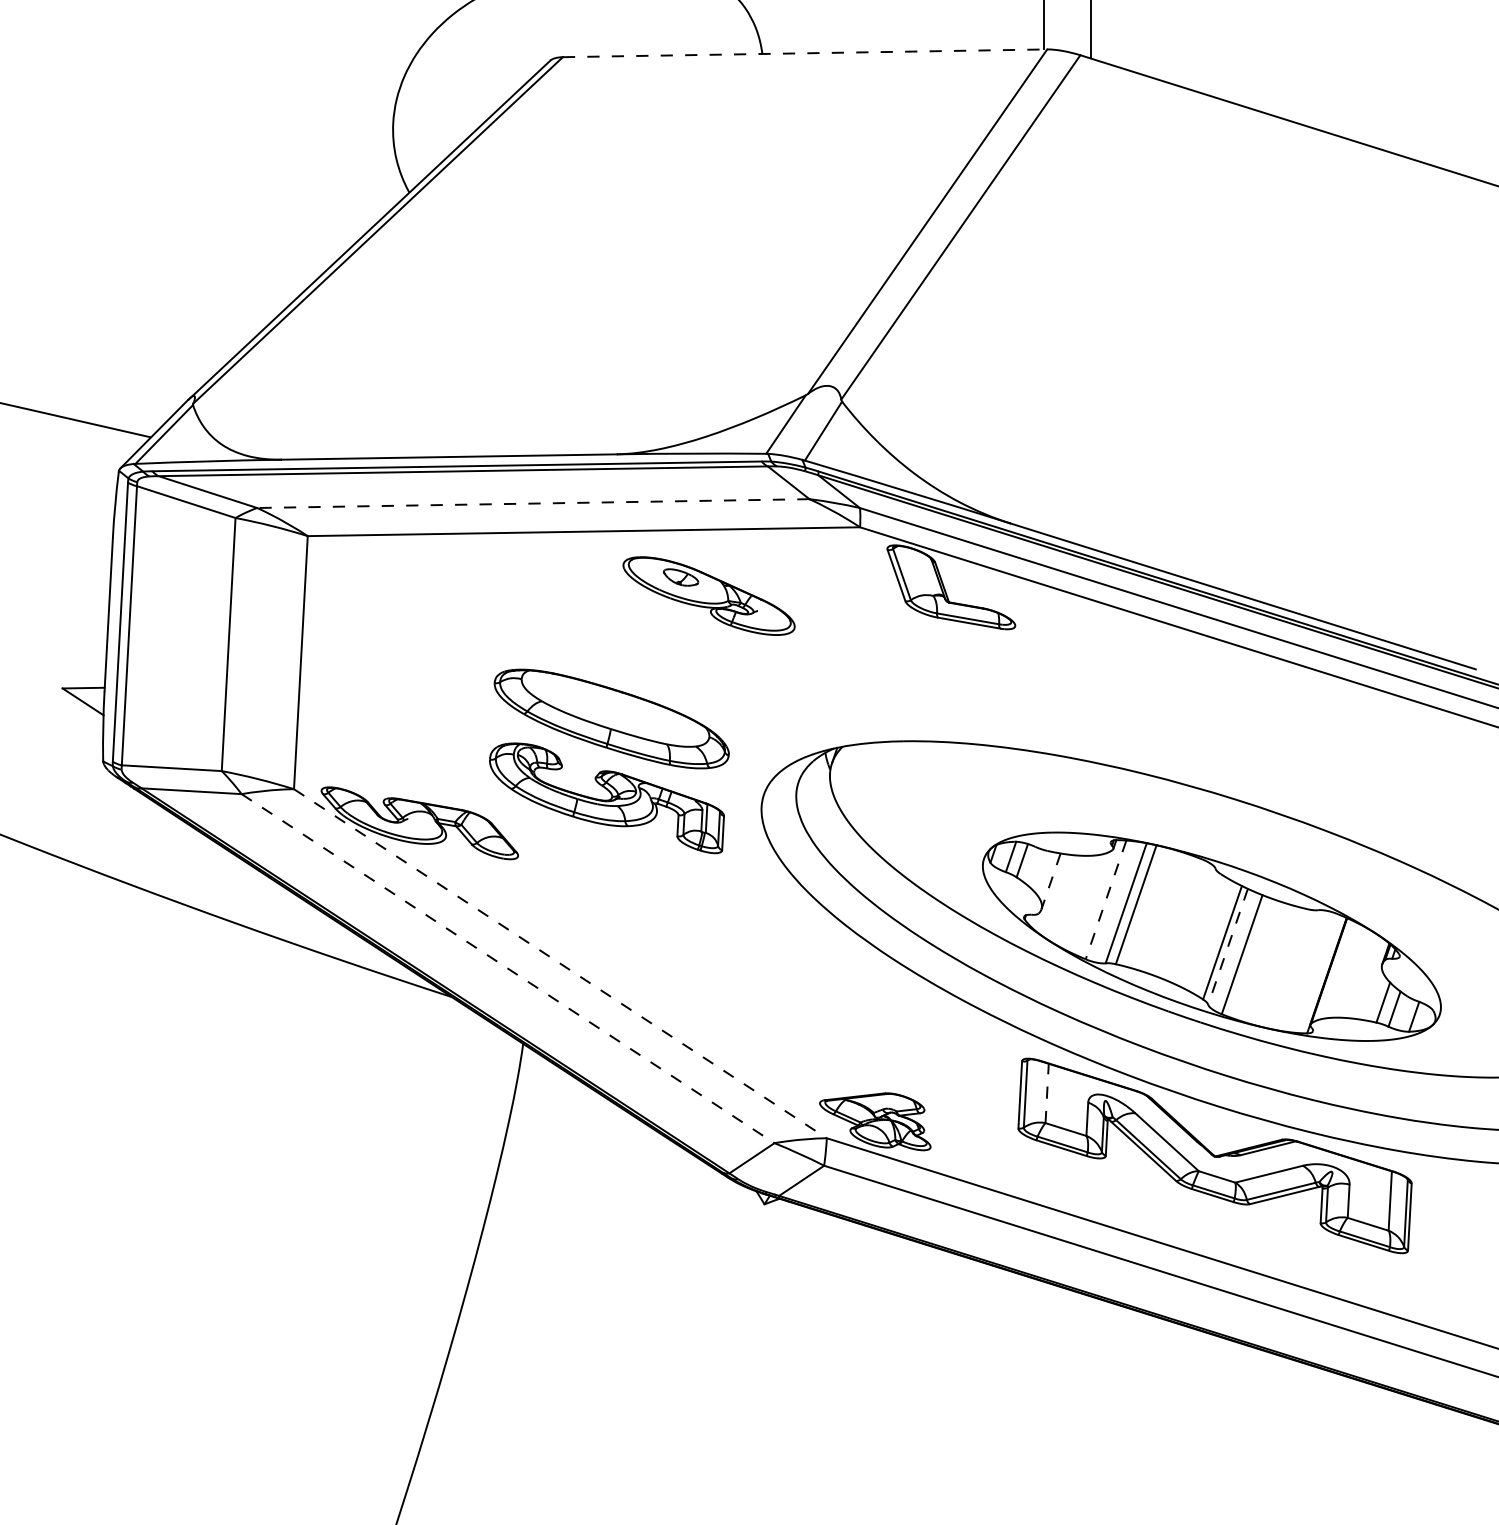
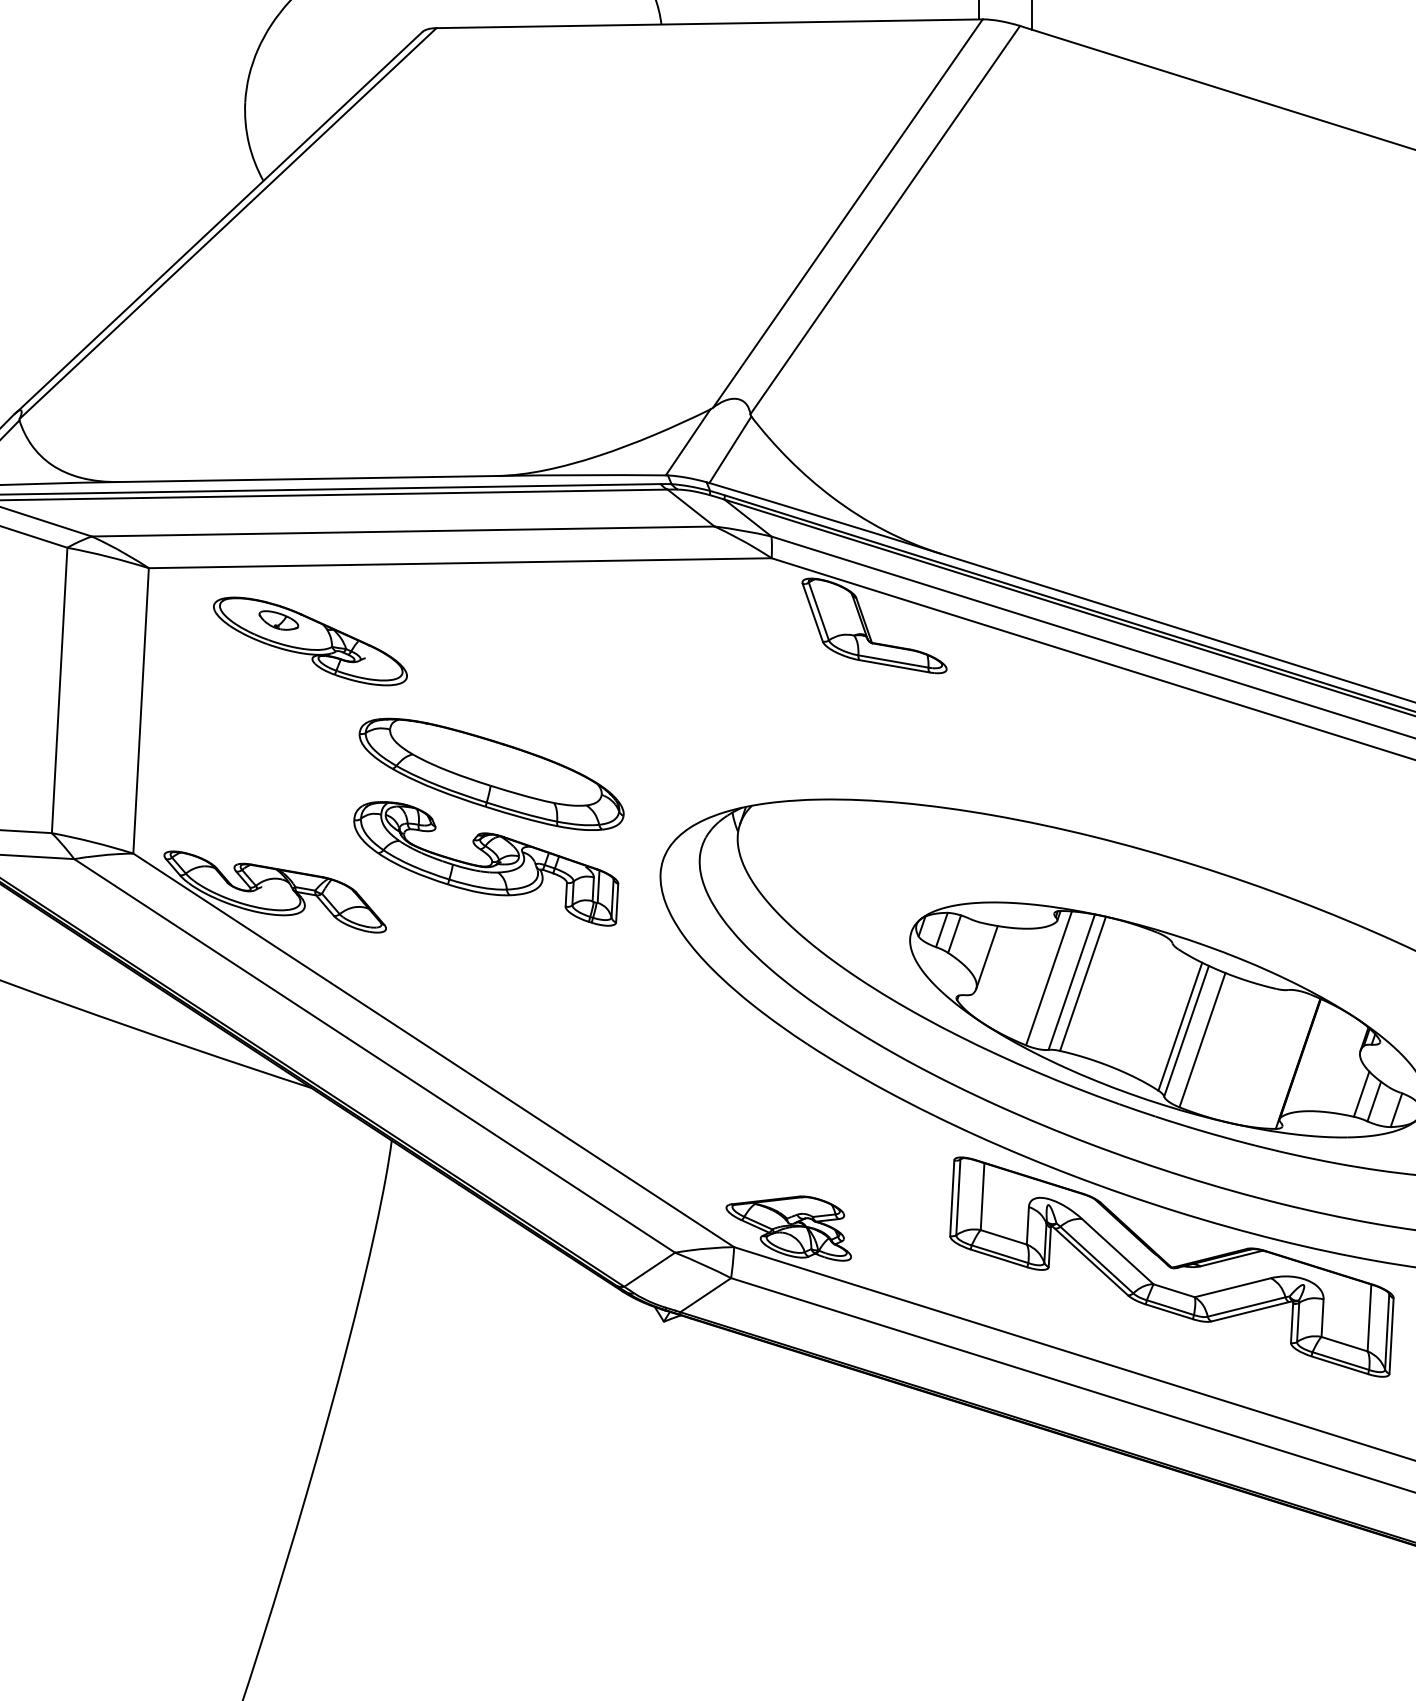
line: (805, 53) -> (710, 23), dashed -> solid
line: (532, 503) -> (402, 531), dashed -> solid
part: (708, 595) -> (309, 640), moved
line: (1051, 881) -> (987, 957), dashed -> solid
line: (1106, 899) -> (1049, 977), dashed -> solid
line: (1227, 947) -> (1185, 1032), dashed -> solid
line: (560, 964) -> (433, 1051), dashed -> solid
line: (508, 968) -> (375, 1055), dashed -> solid
line: (1047, 1093) -> (982, 1196), dashed -> solid

